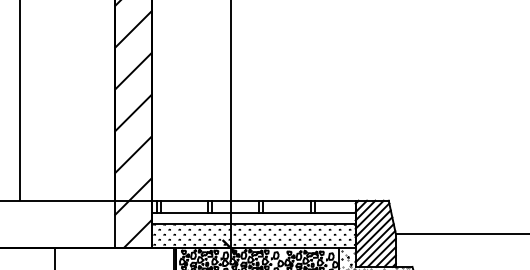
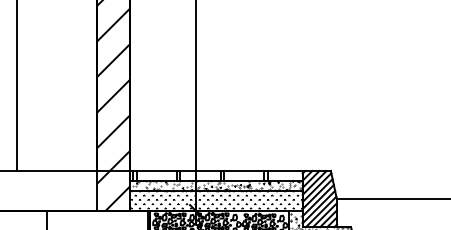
hatch: (255, 218) -> (217, 186), added

